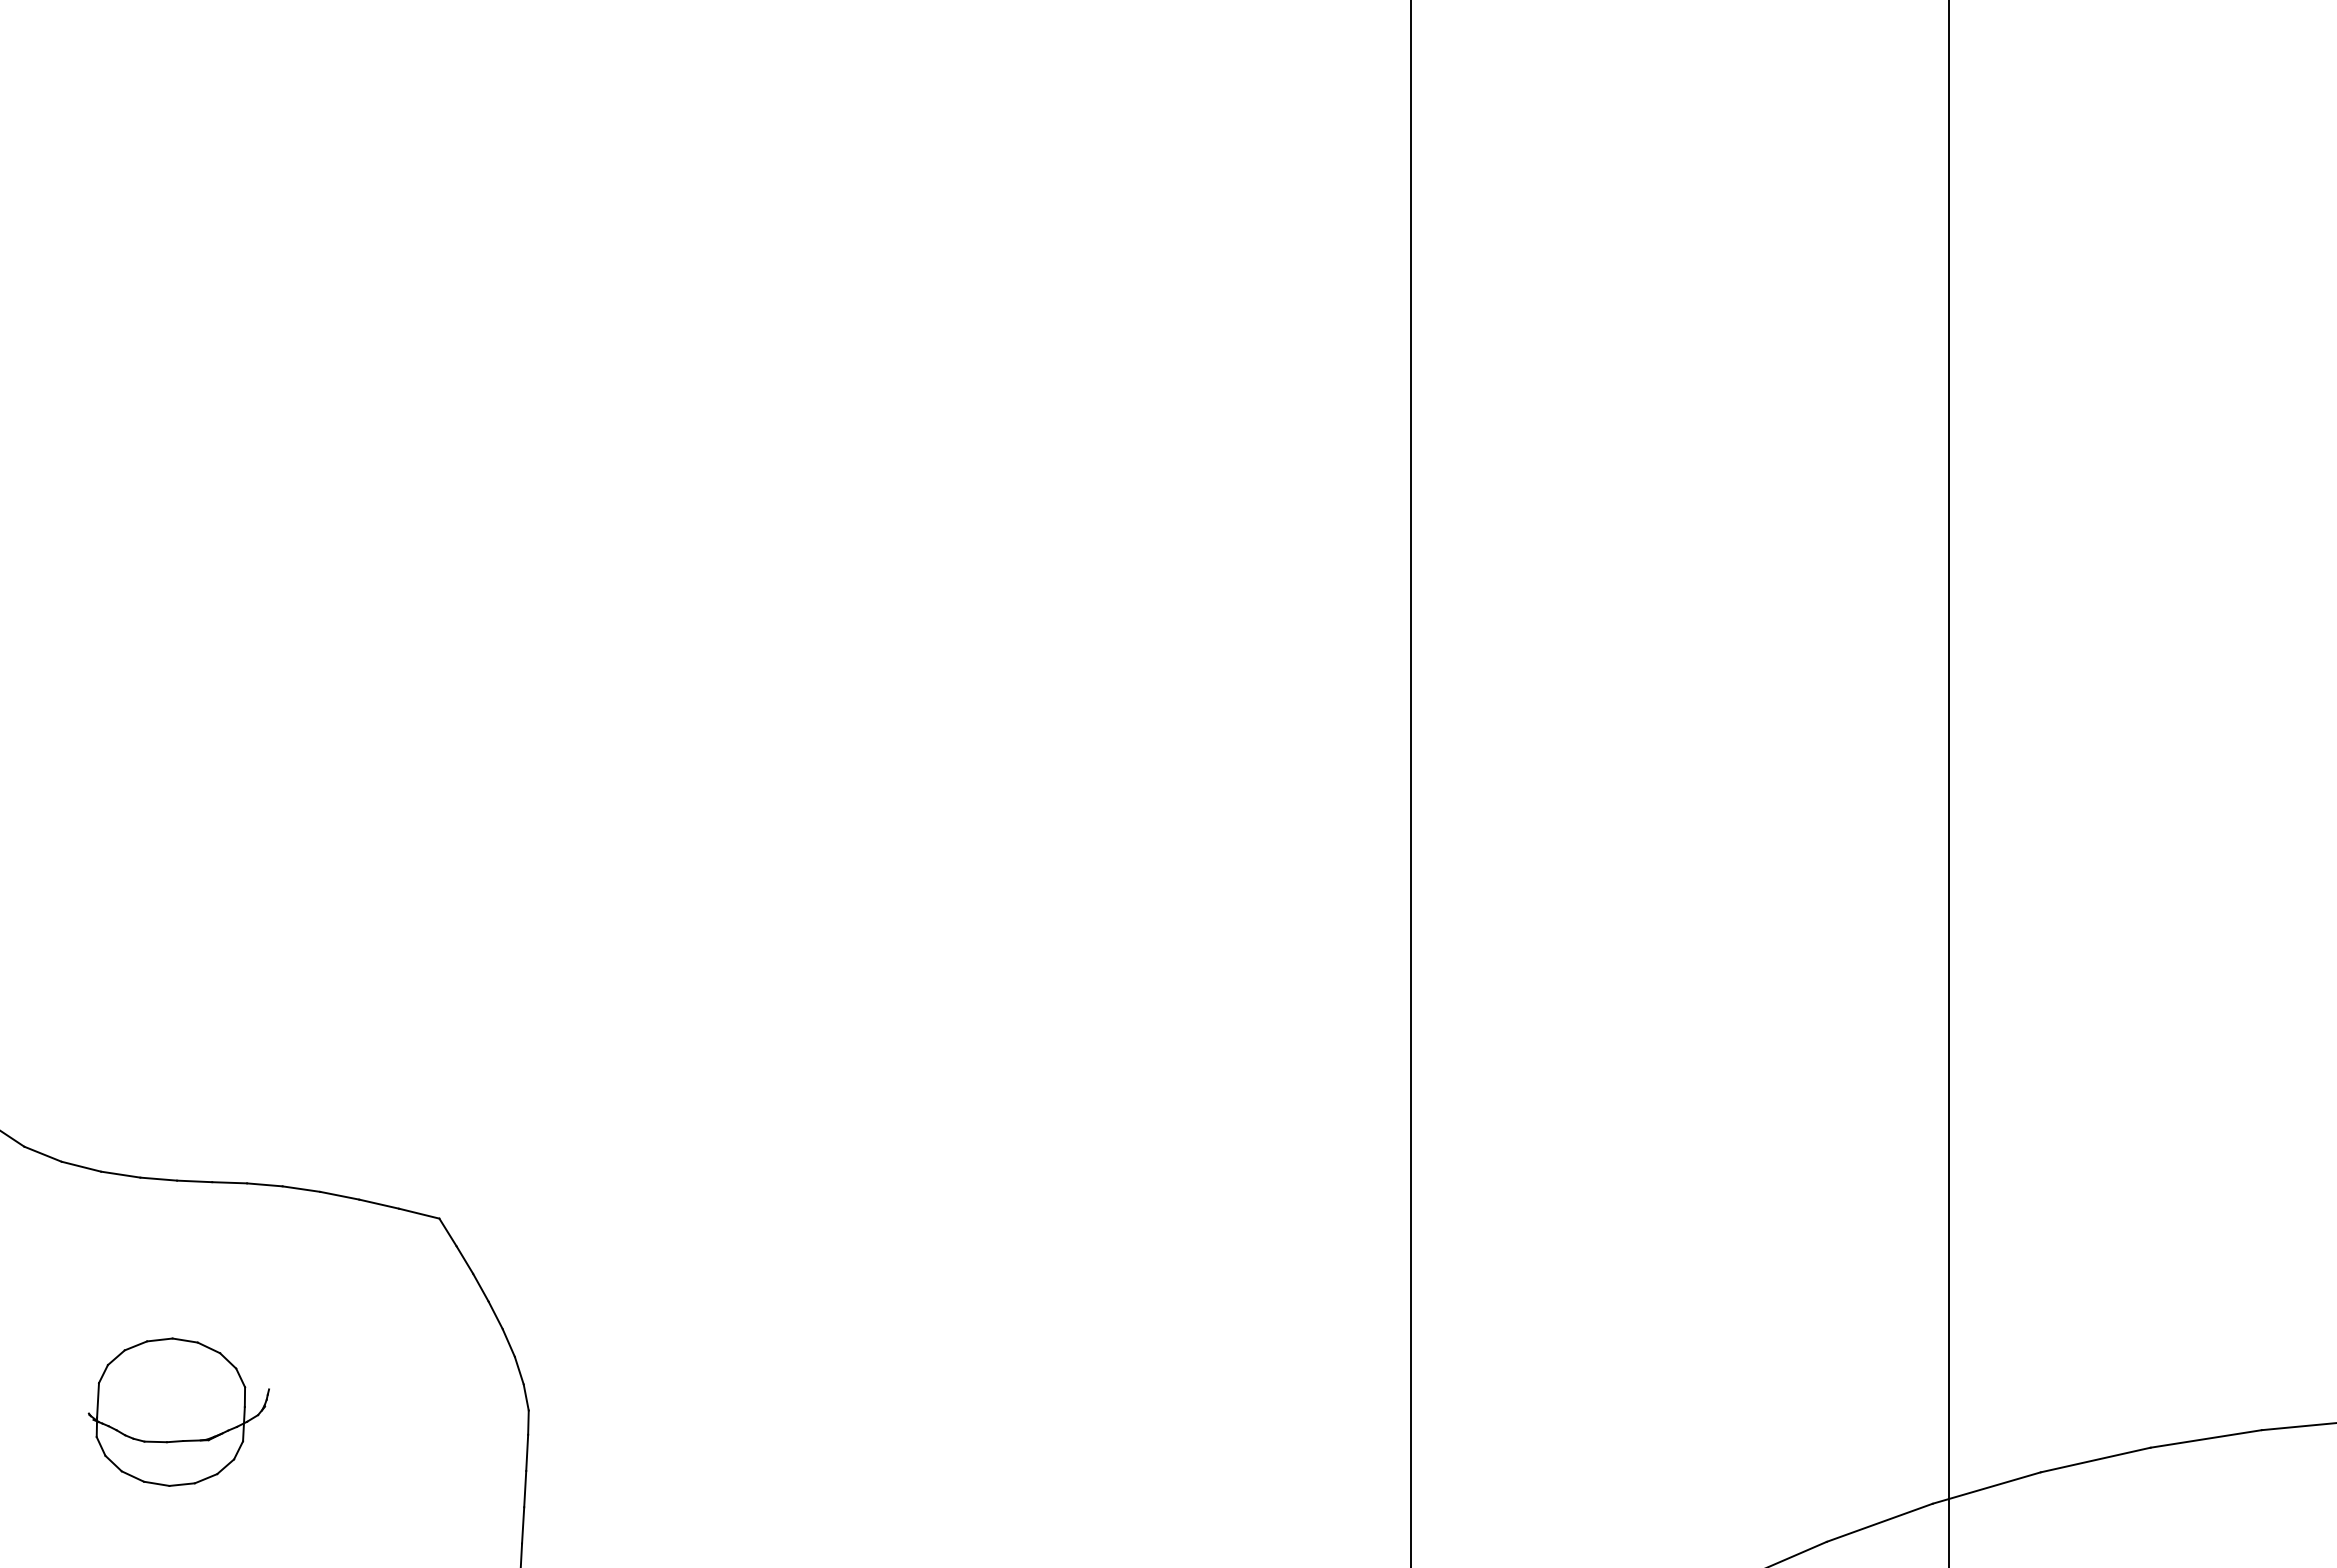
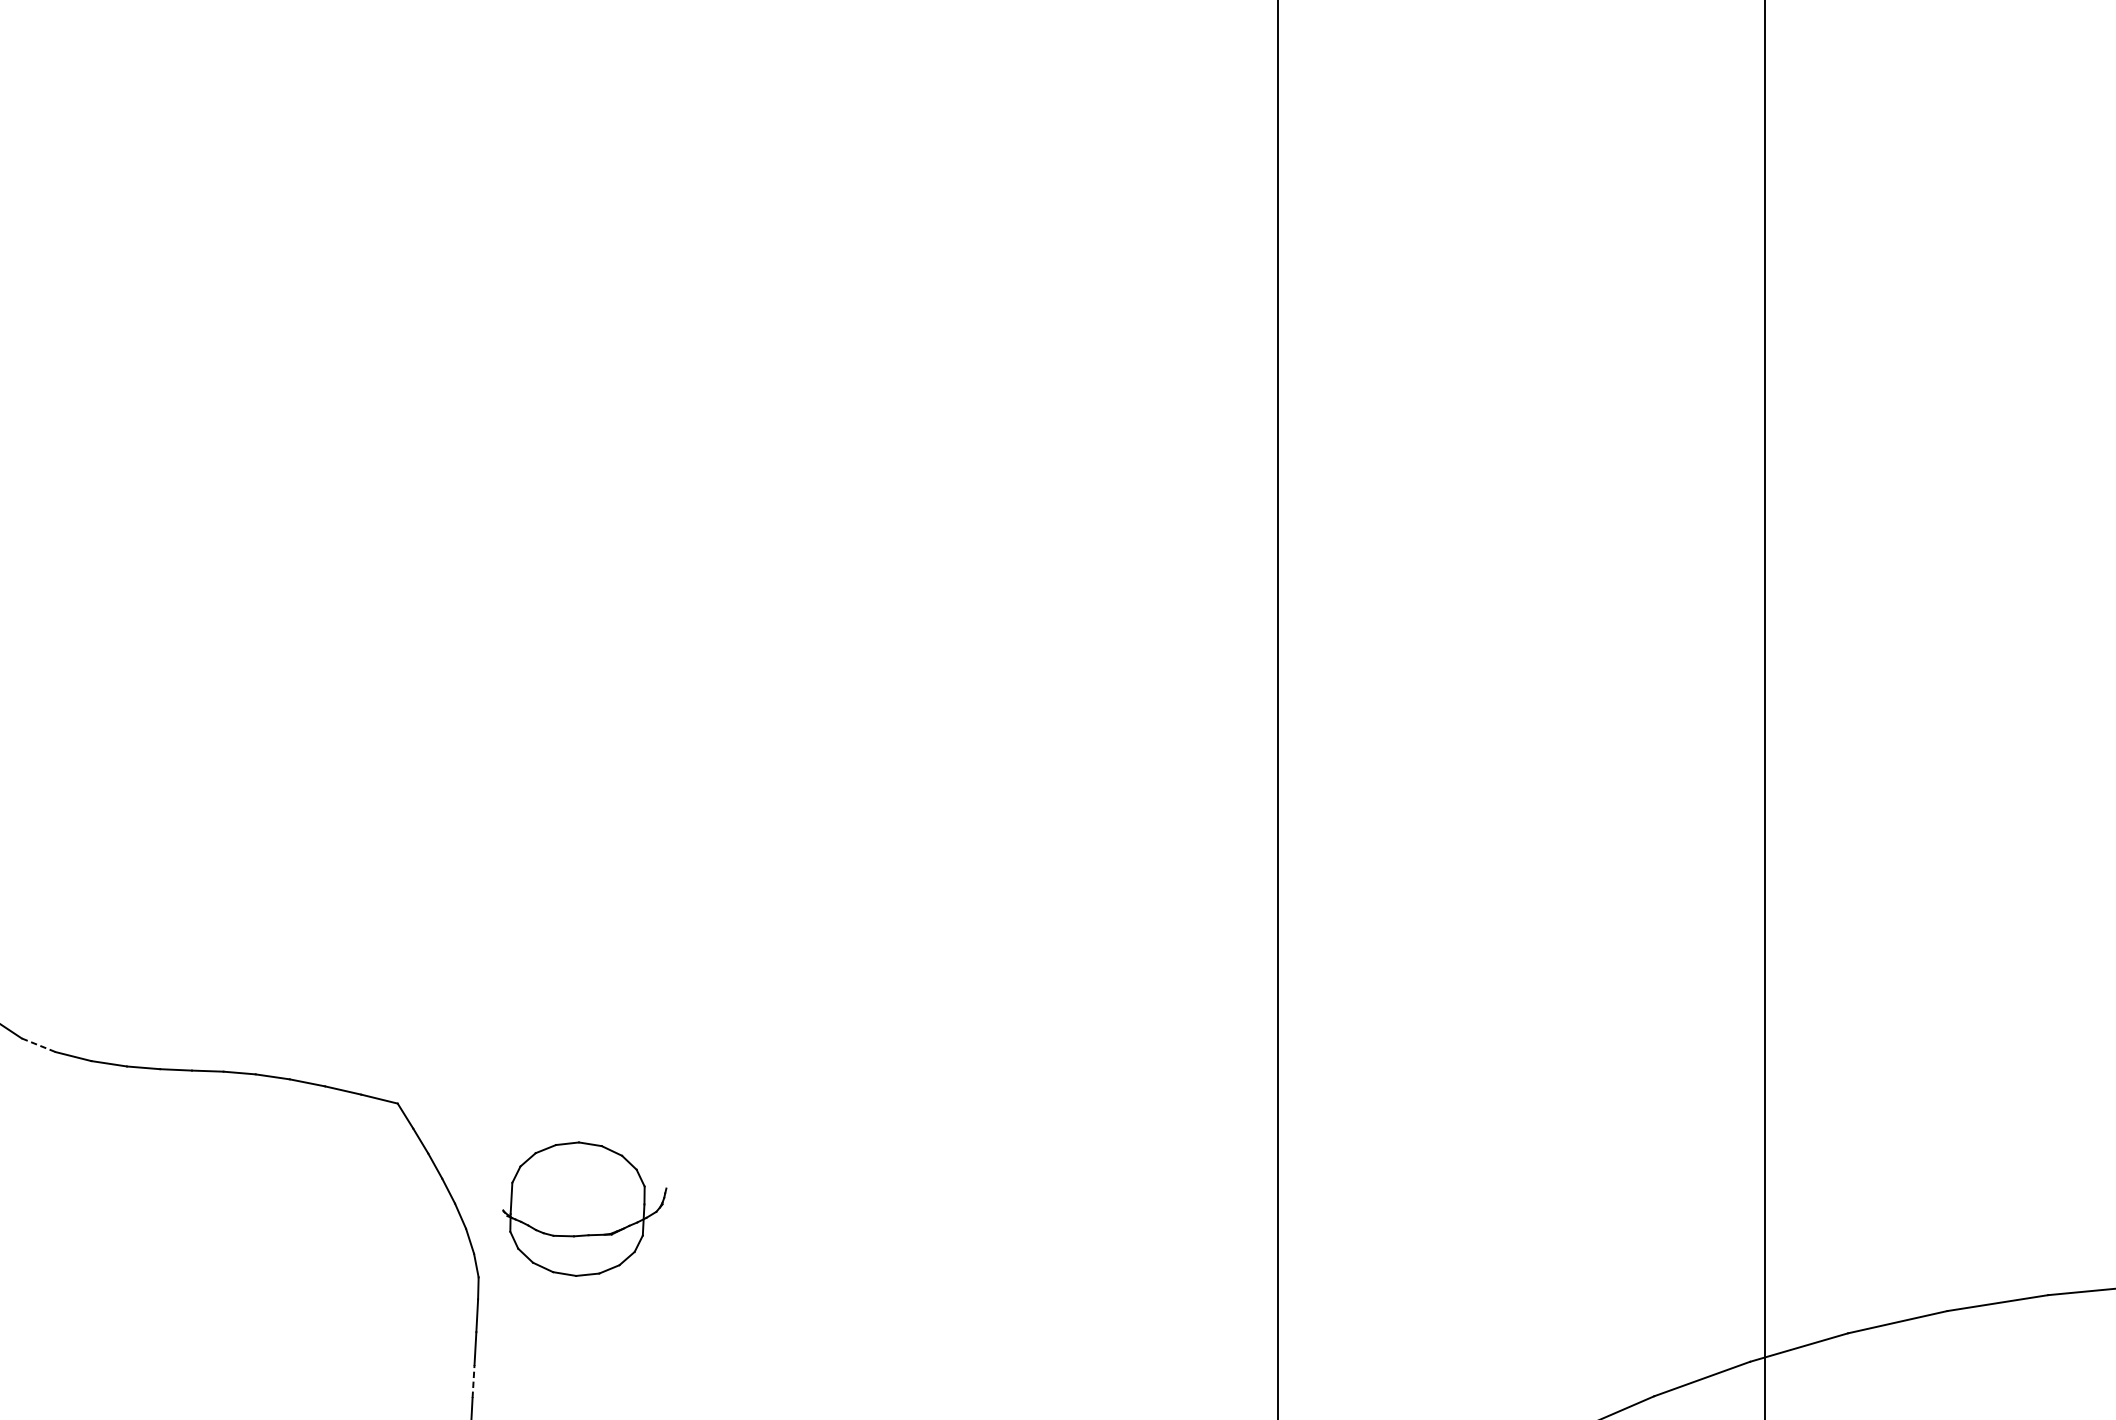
line: (43, 1154) -> (39, 1045), solid -> dashed
part: (178, 1411) -> (584, 1208), moved
line: (523, 1524) -> (473, 1380), solid -> dashed

